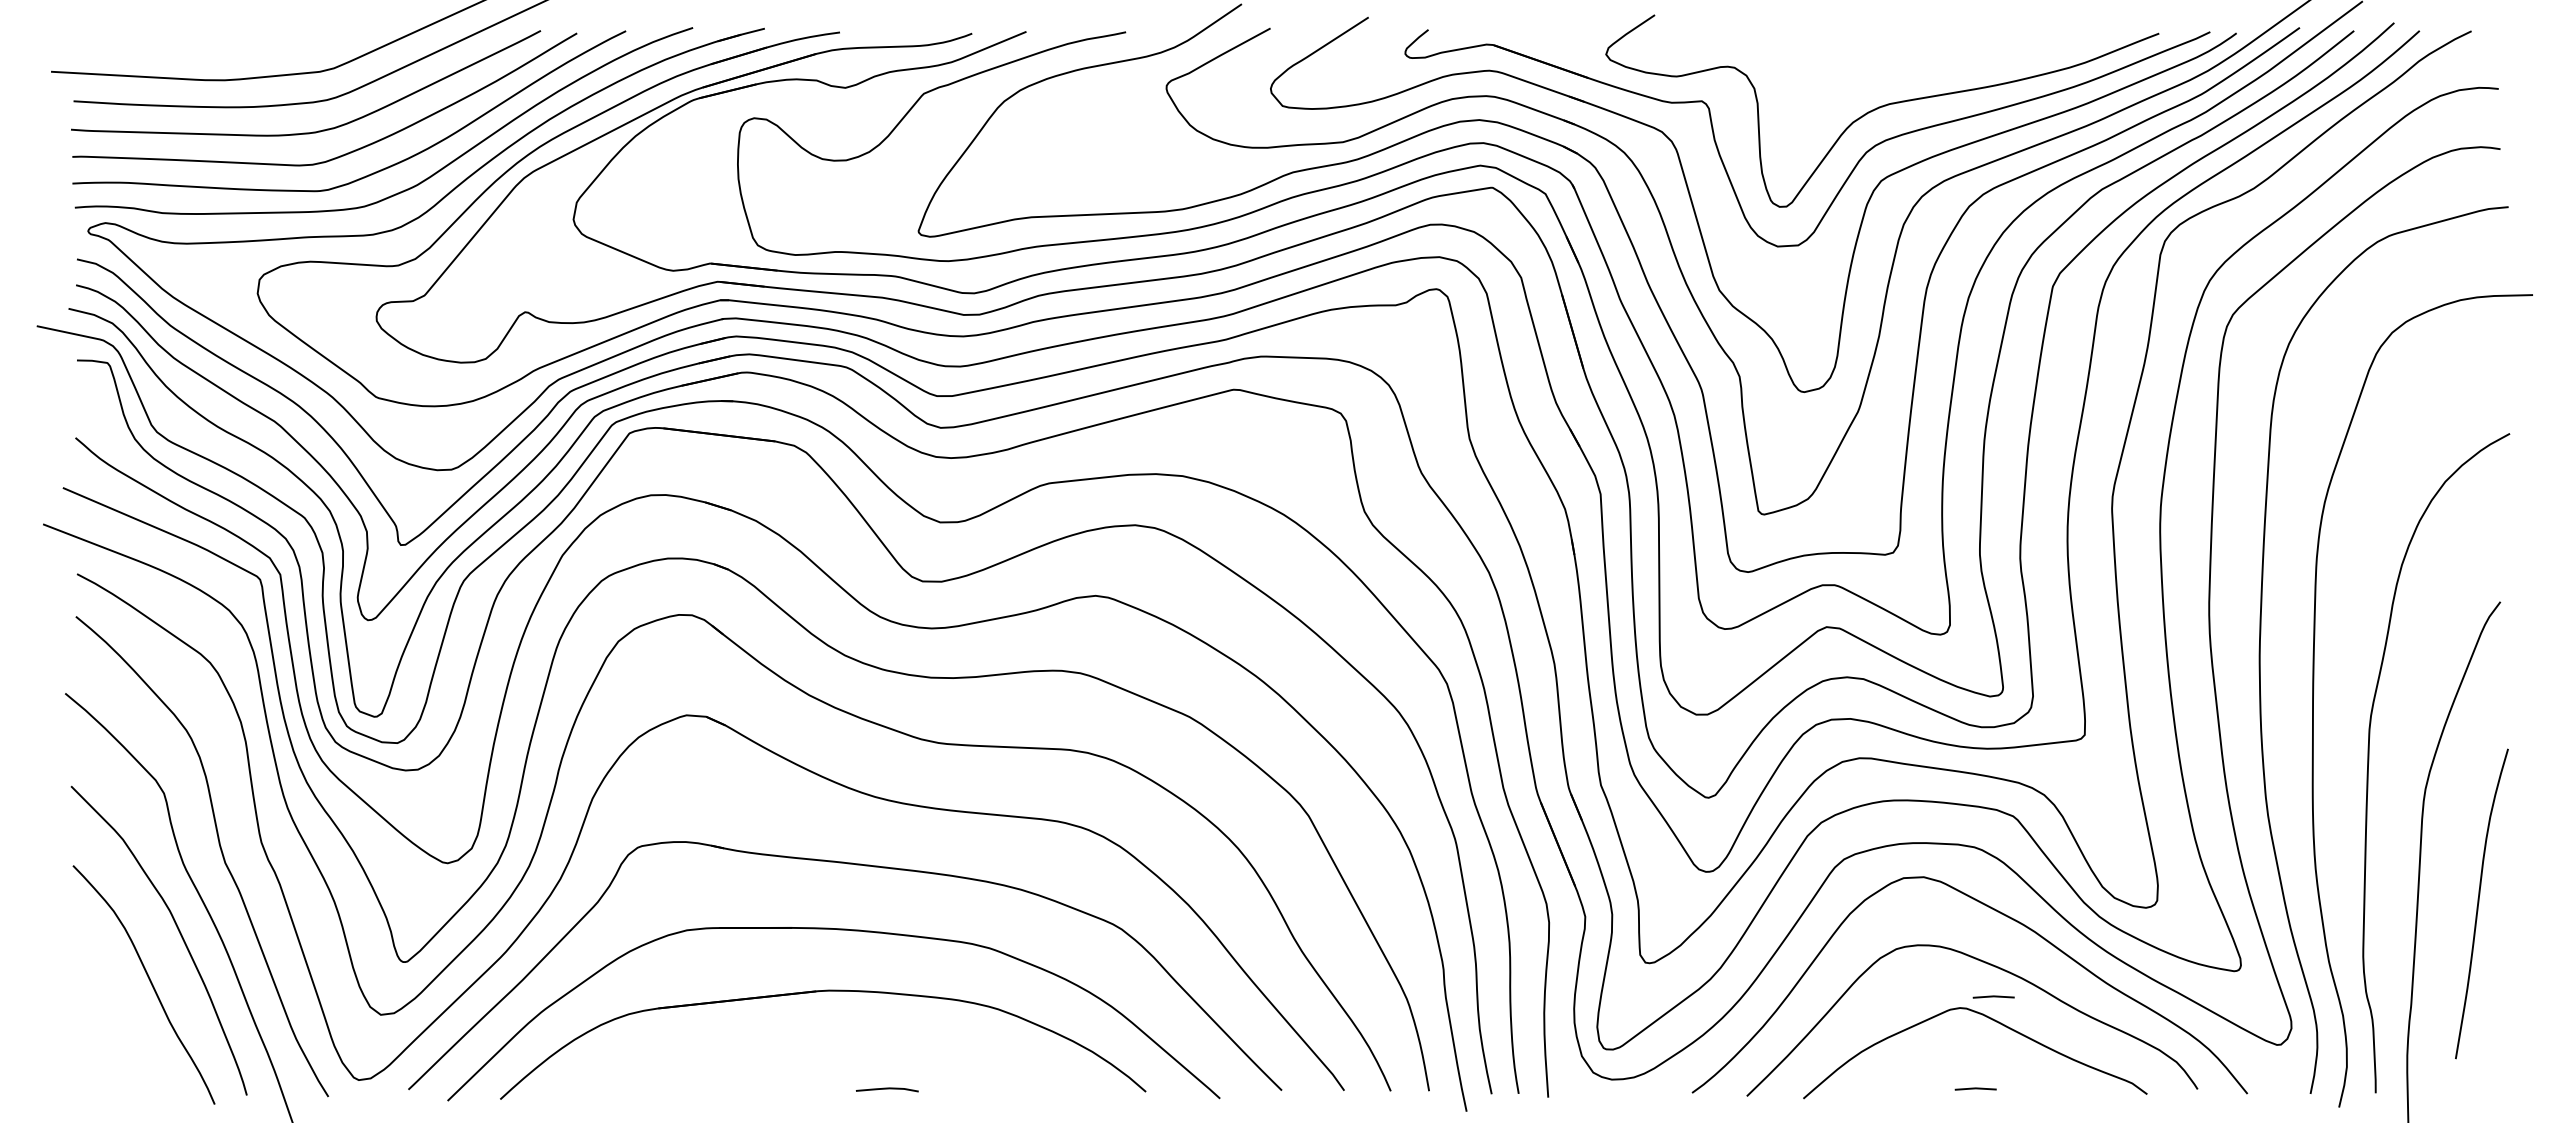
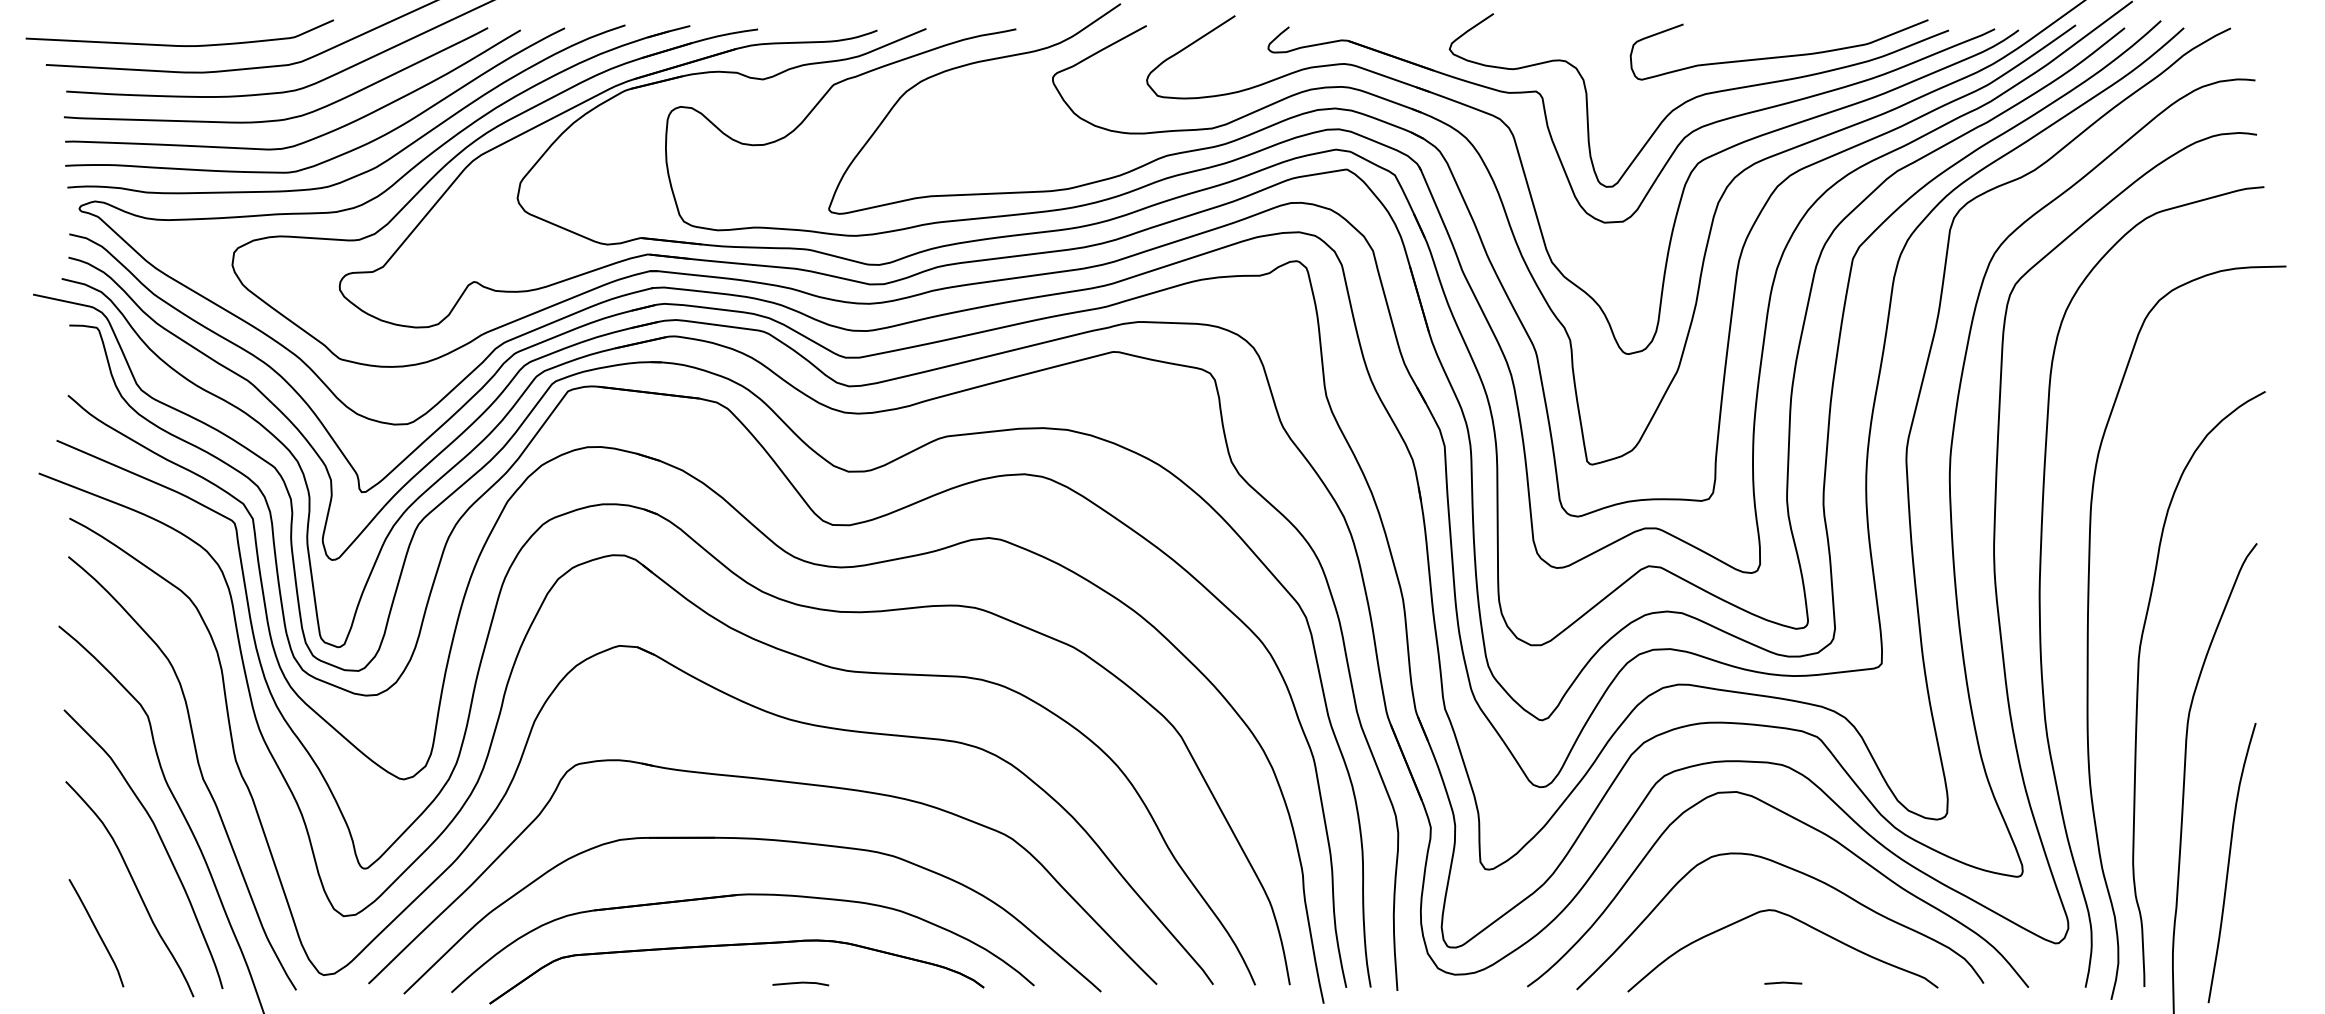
curve: (198, 49) -> (179, 44), added
curve: (1970, 62) -> (1778, 56), added
curve: (2479, 903) -> (2229, 862), moved
line: (1993, 996) -> (1799, 899), removed
curve: (107, 1032) -> (96, 932), added
part: (816, 1047) -> (736, 945), added

